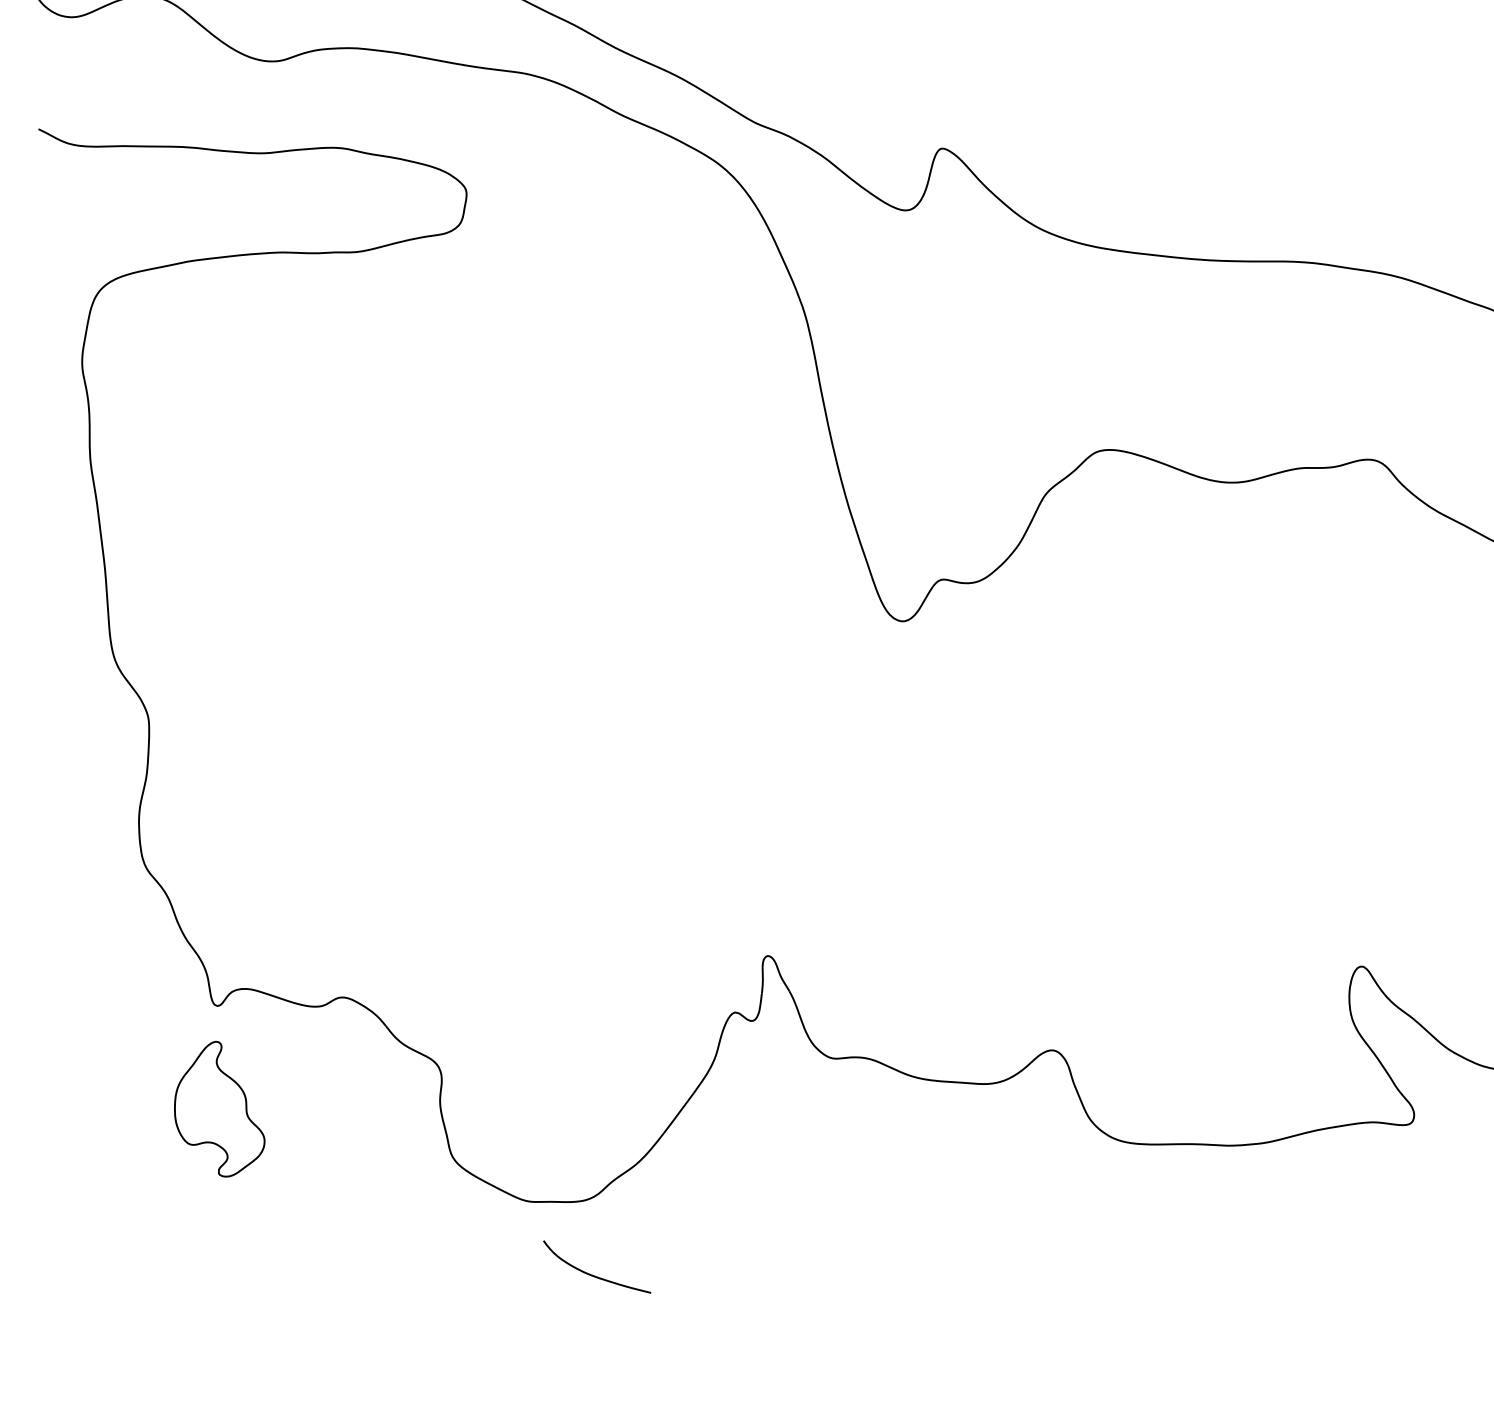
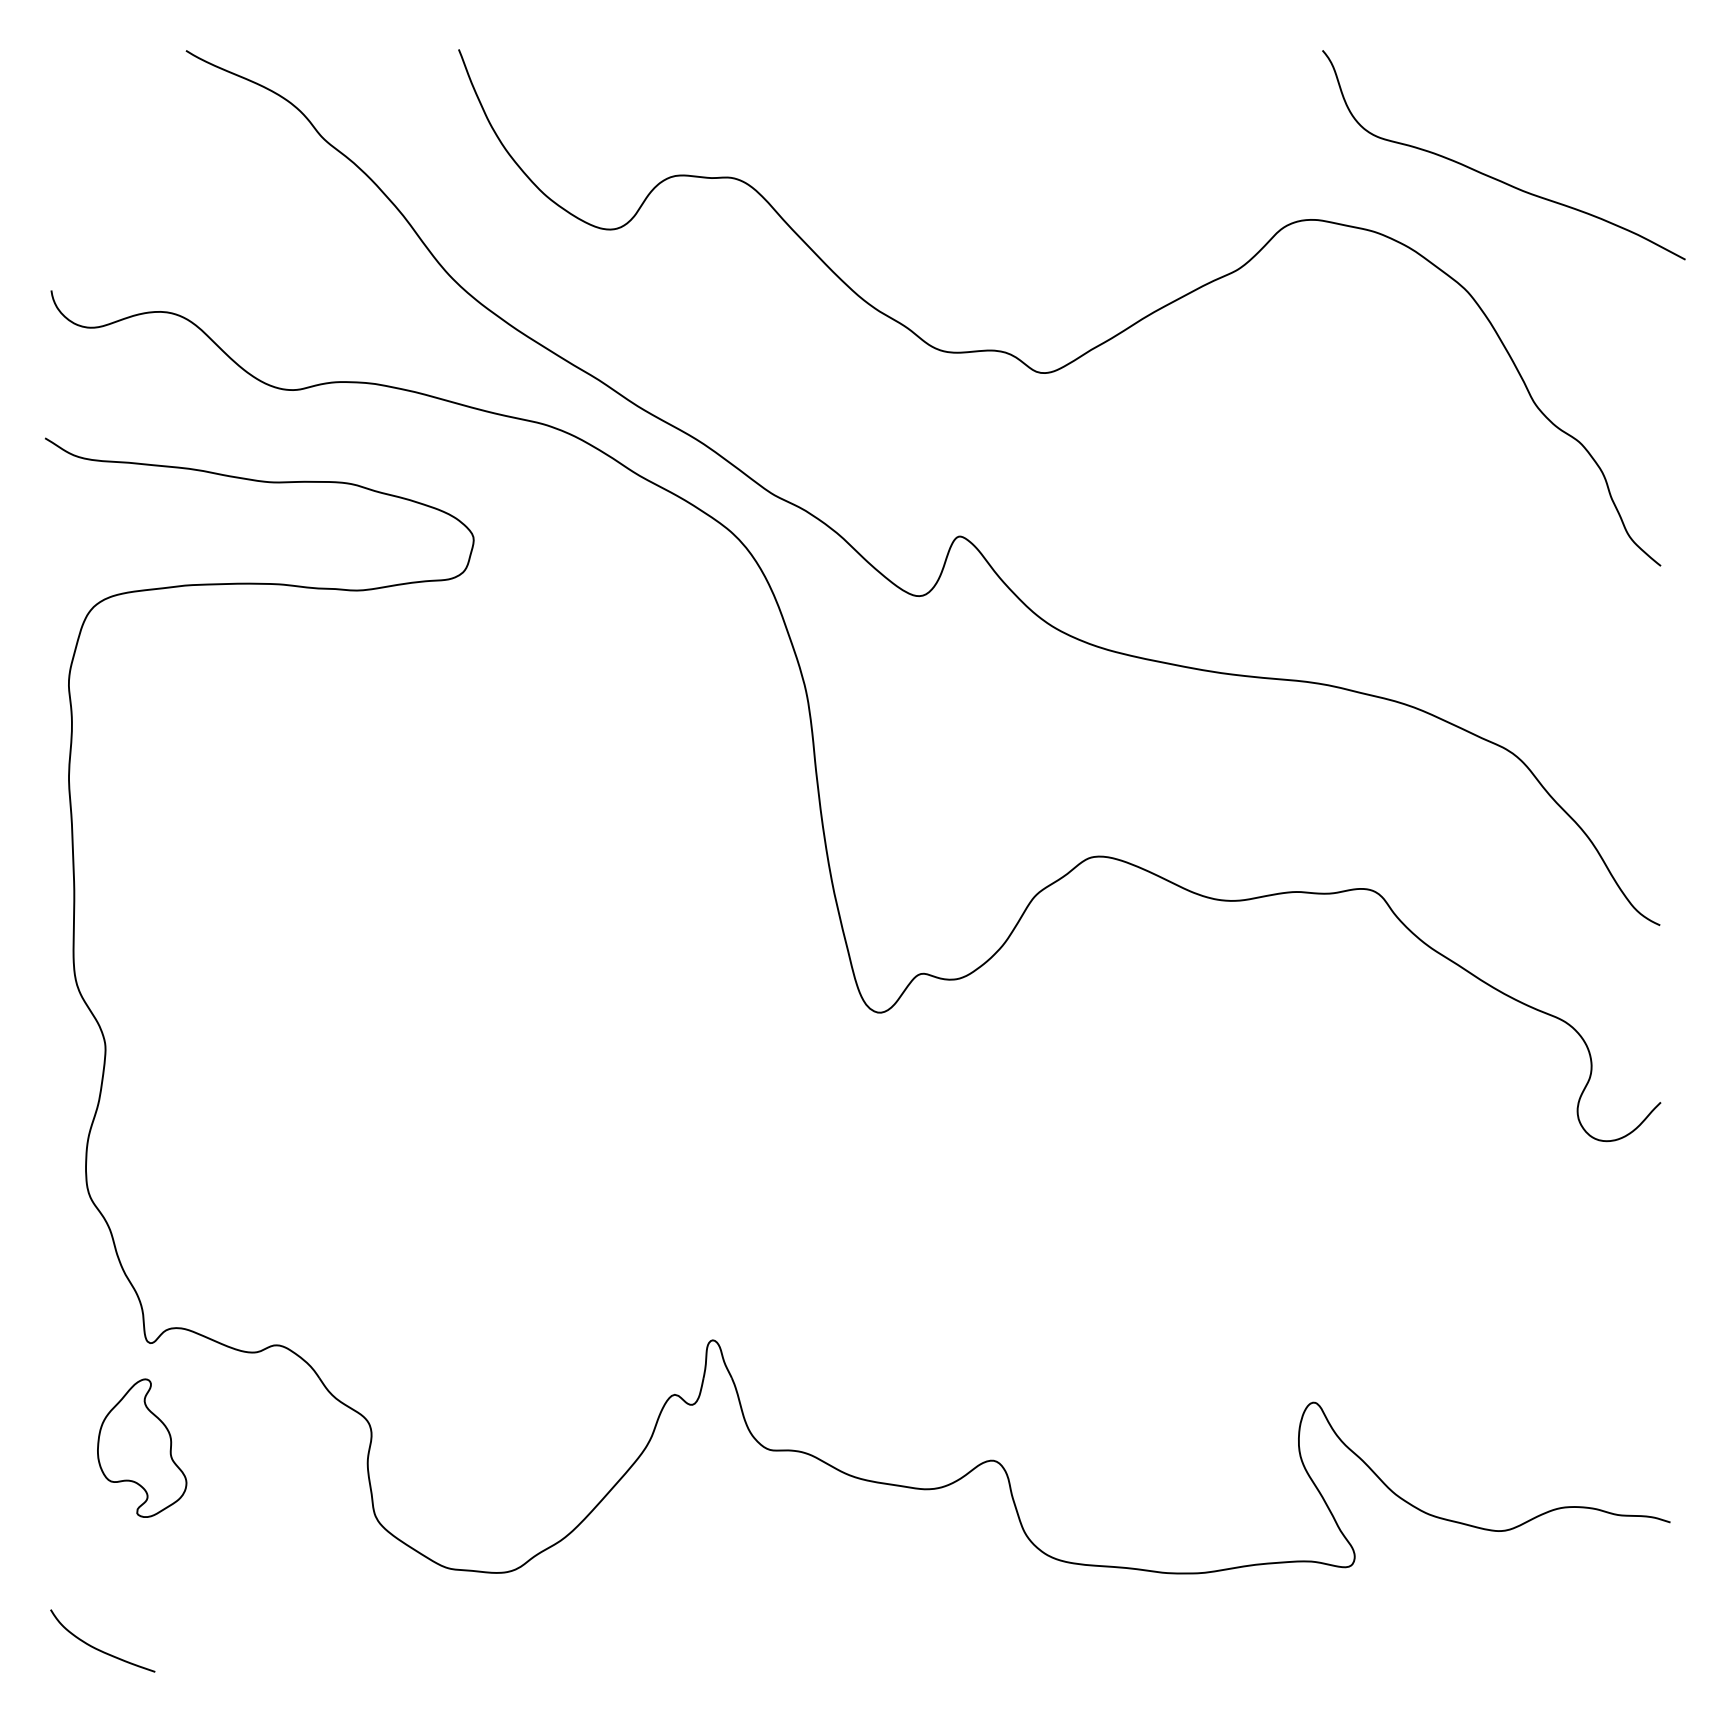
curve: (593, 1274) -> (98, 1648), moved

